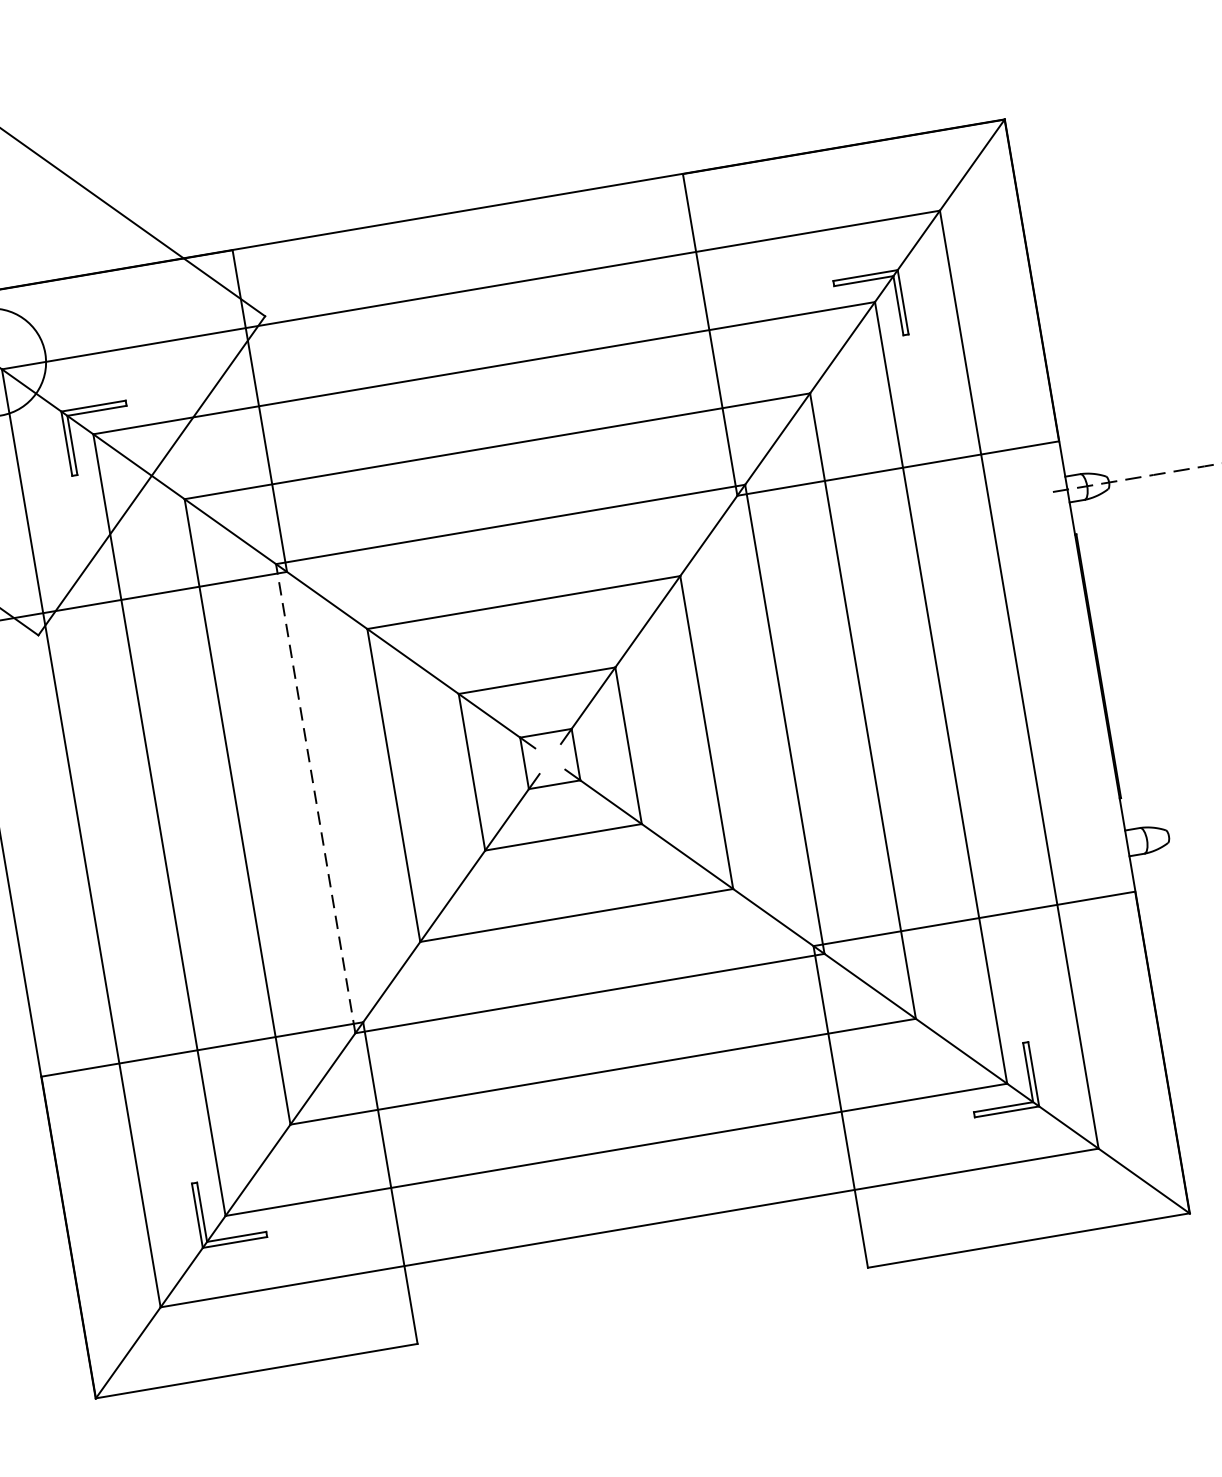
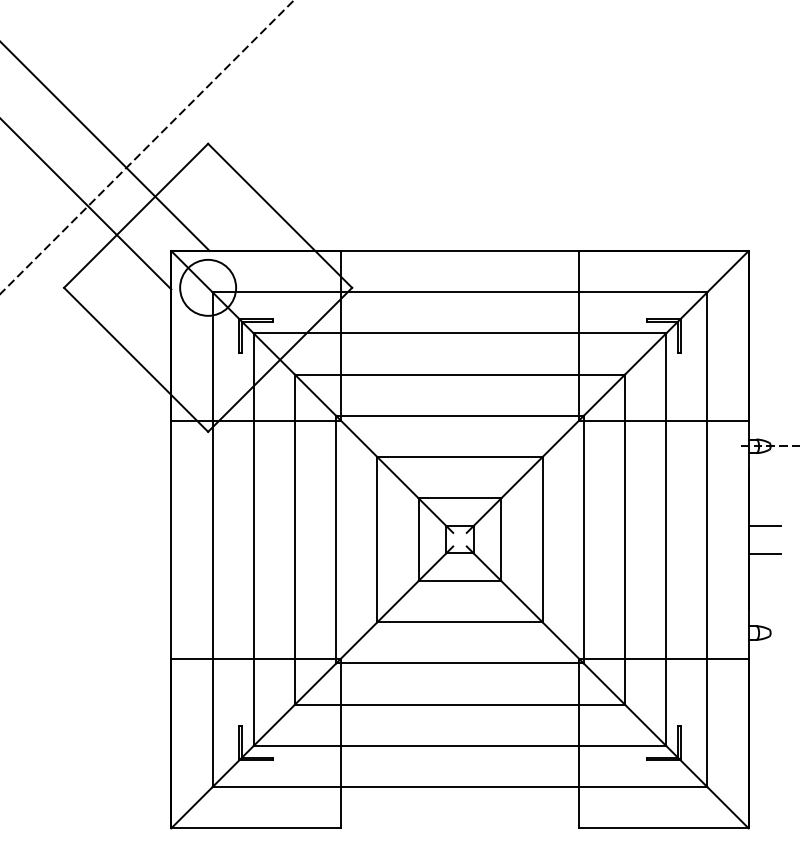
line: (1124, 634) -> (765, 525), added
line: (1133, 687) -> (765, 553), added
line: (316, 798) -> (336, 539), dashed -> solid

